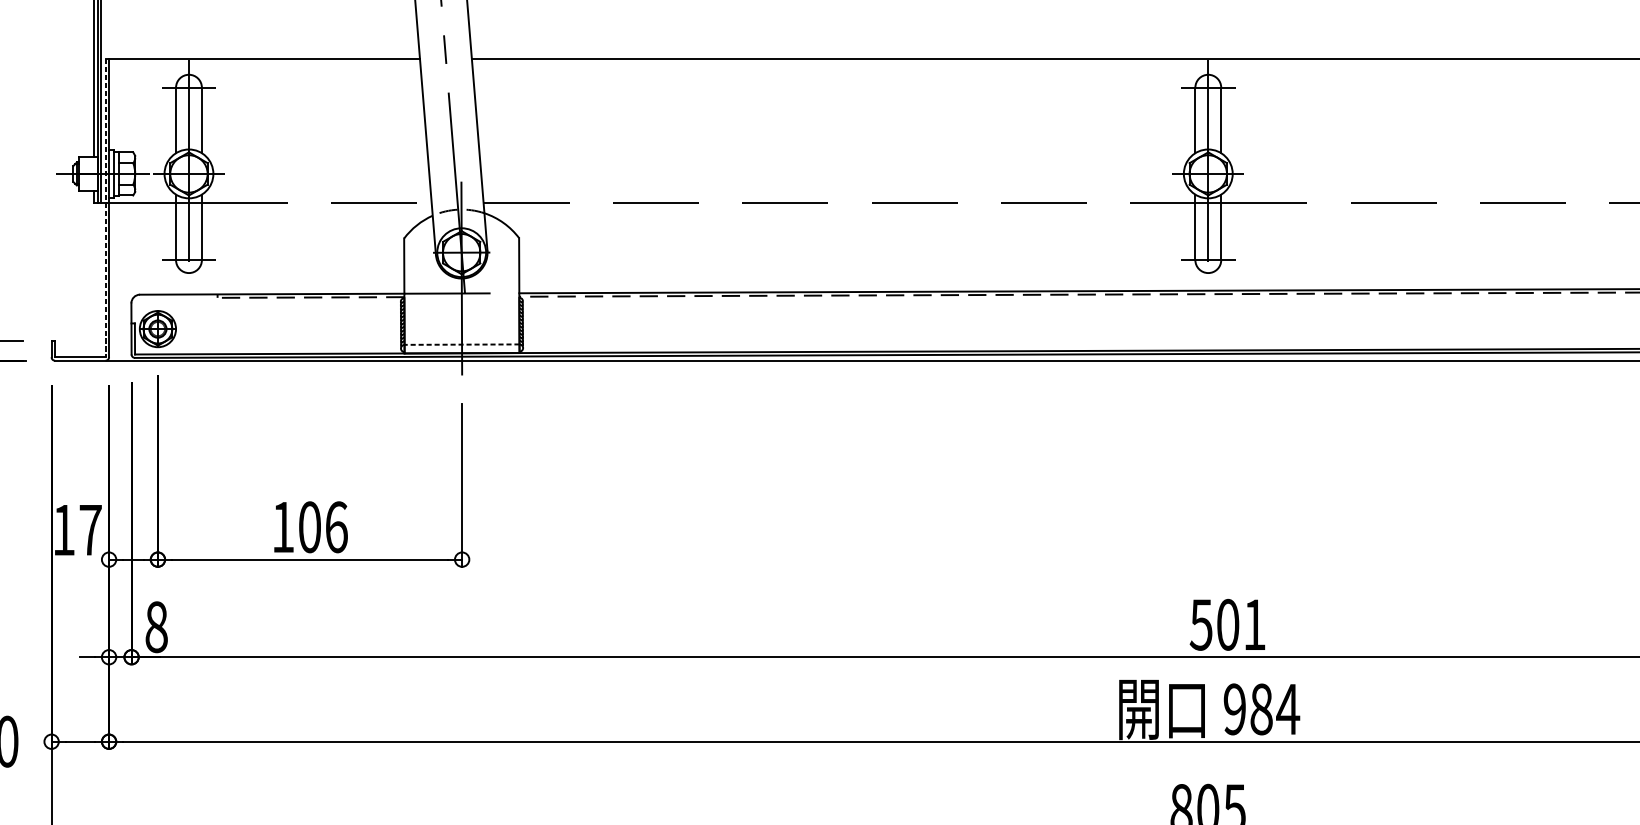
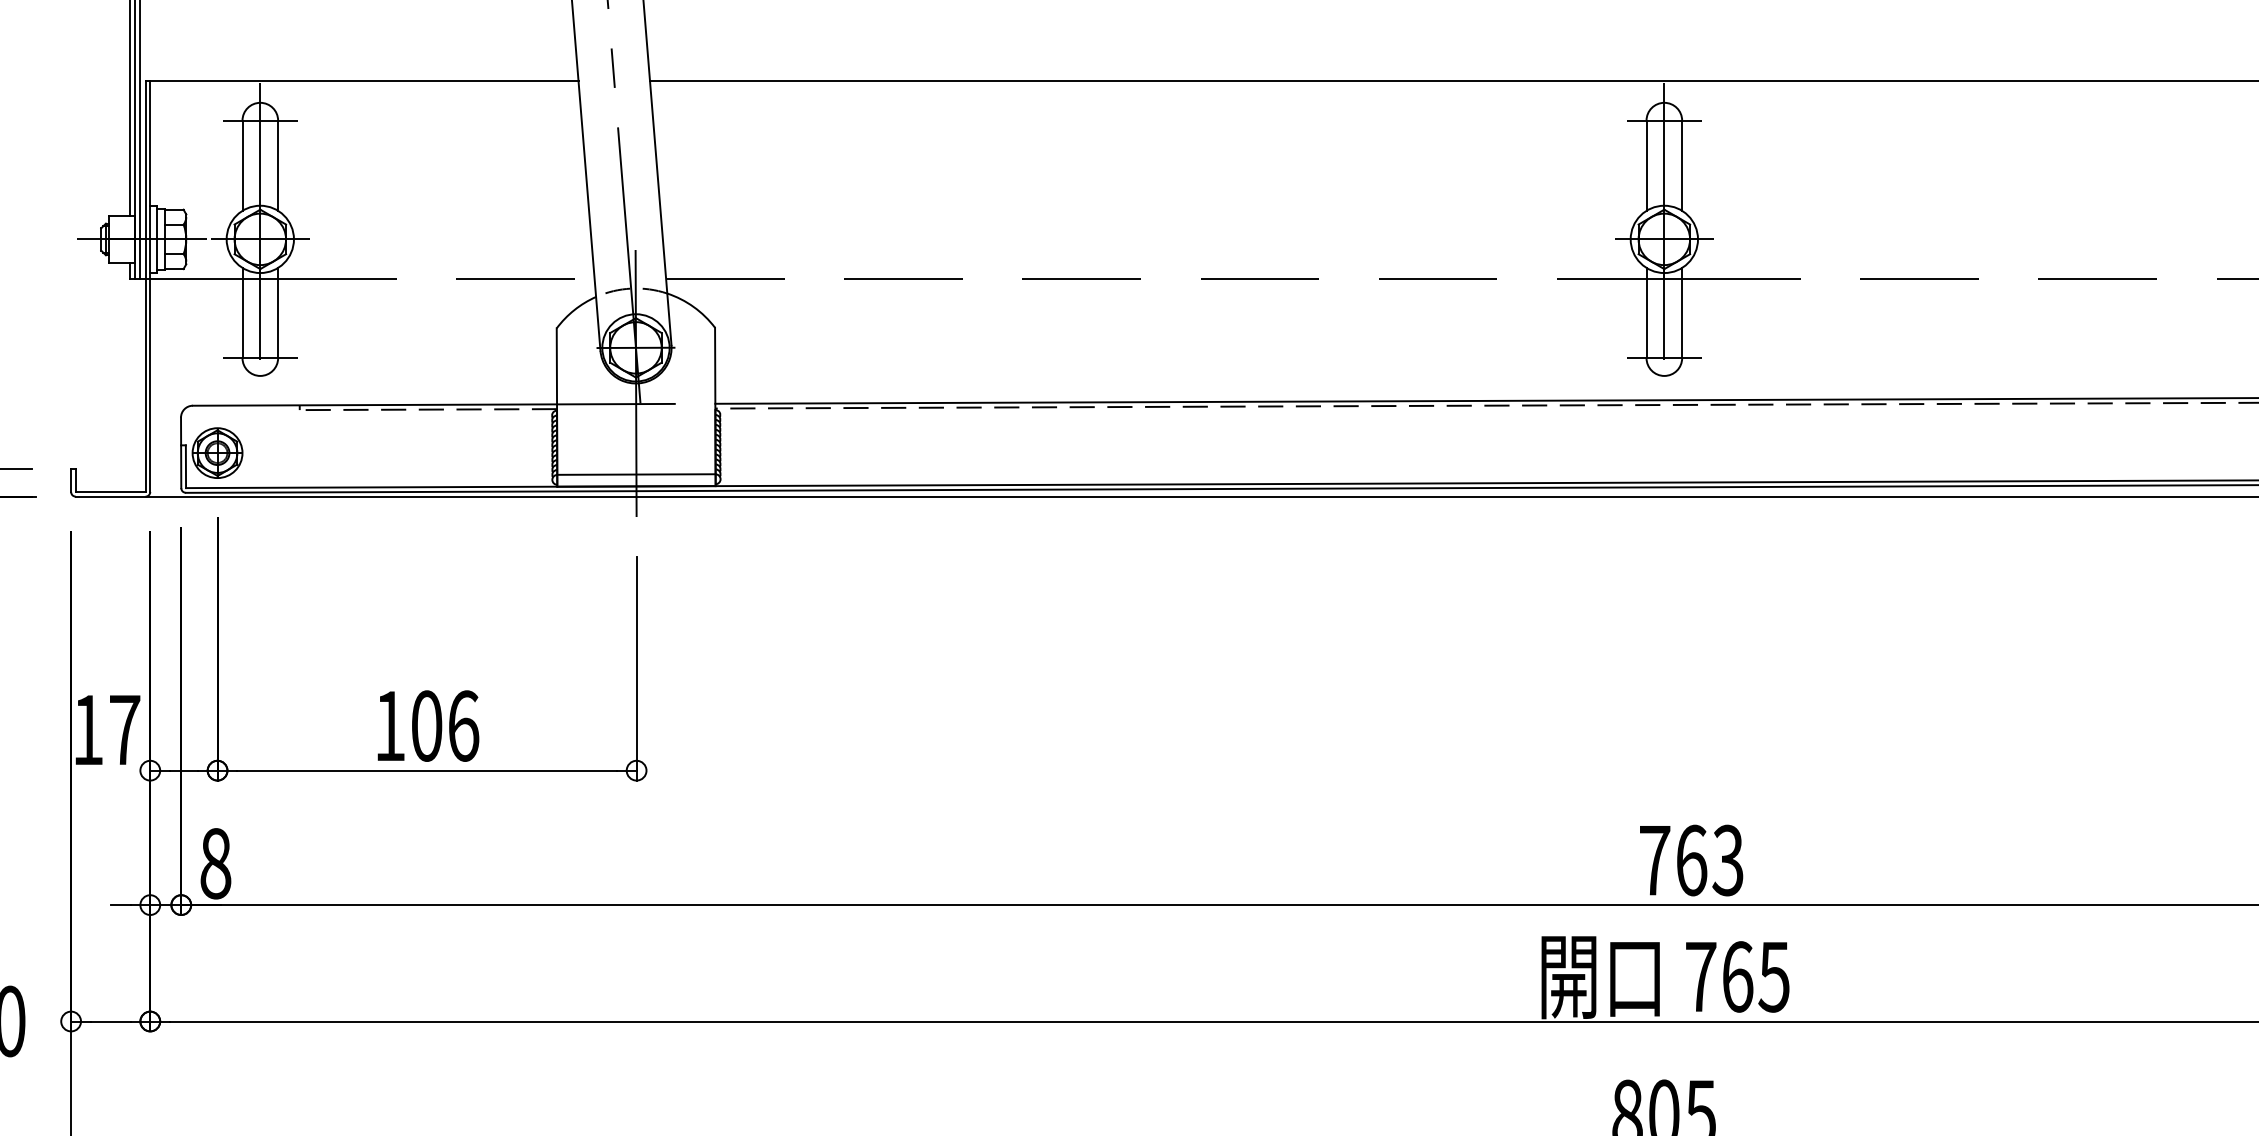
line: (105, 208) -> (145, 287), dashed -> solid
line: (461, 344) -> (635, 474), dashed -> solid
text: (1227, 624) -> (1690, 860), 501 -> 763
text: (1261, 709) -> (1737, 976), 984 -> 765

